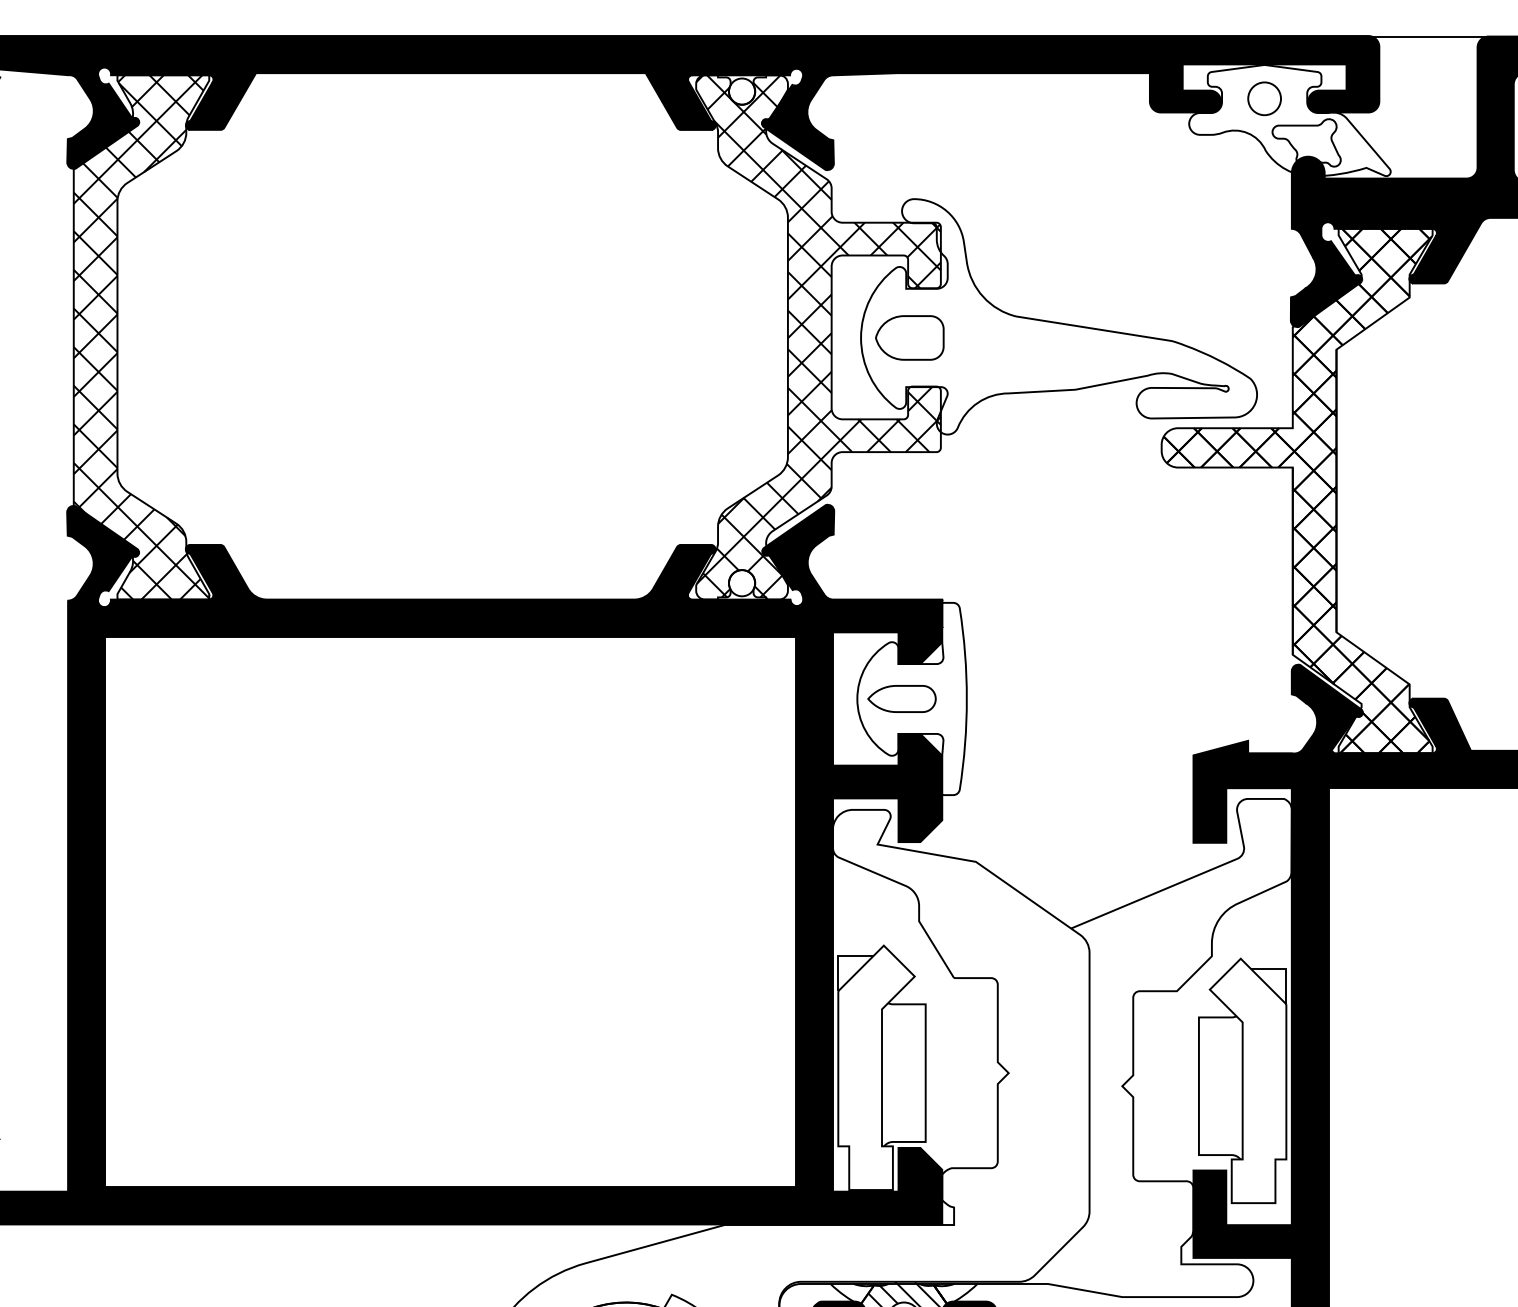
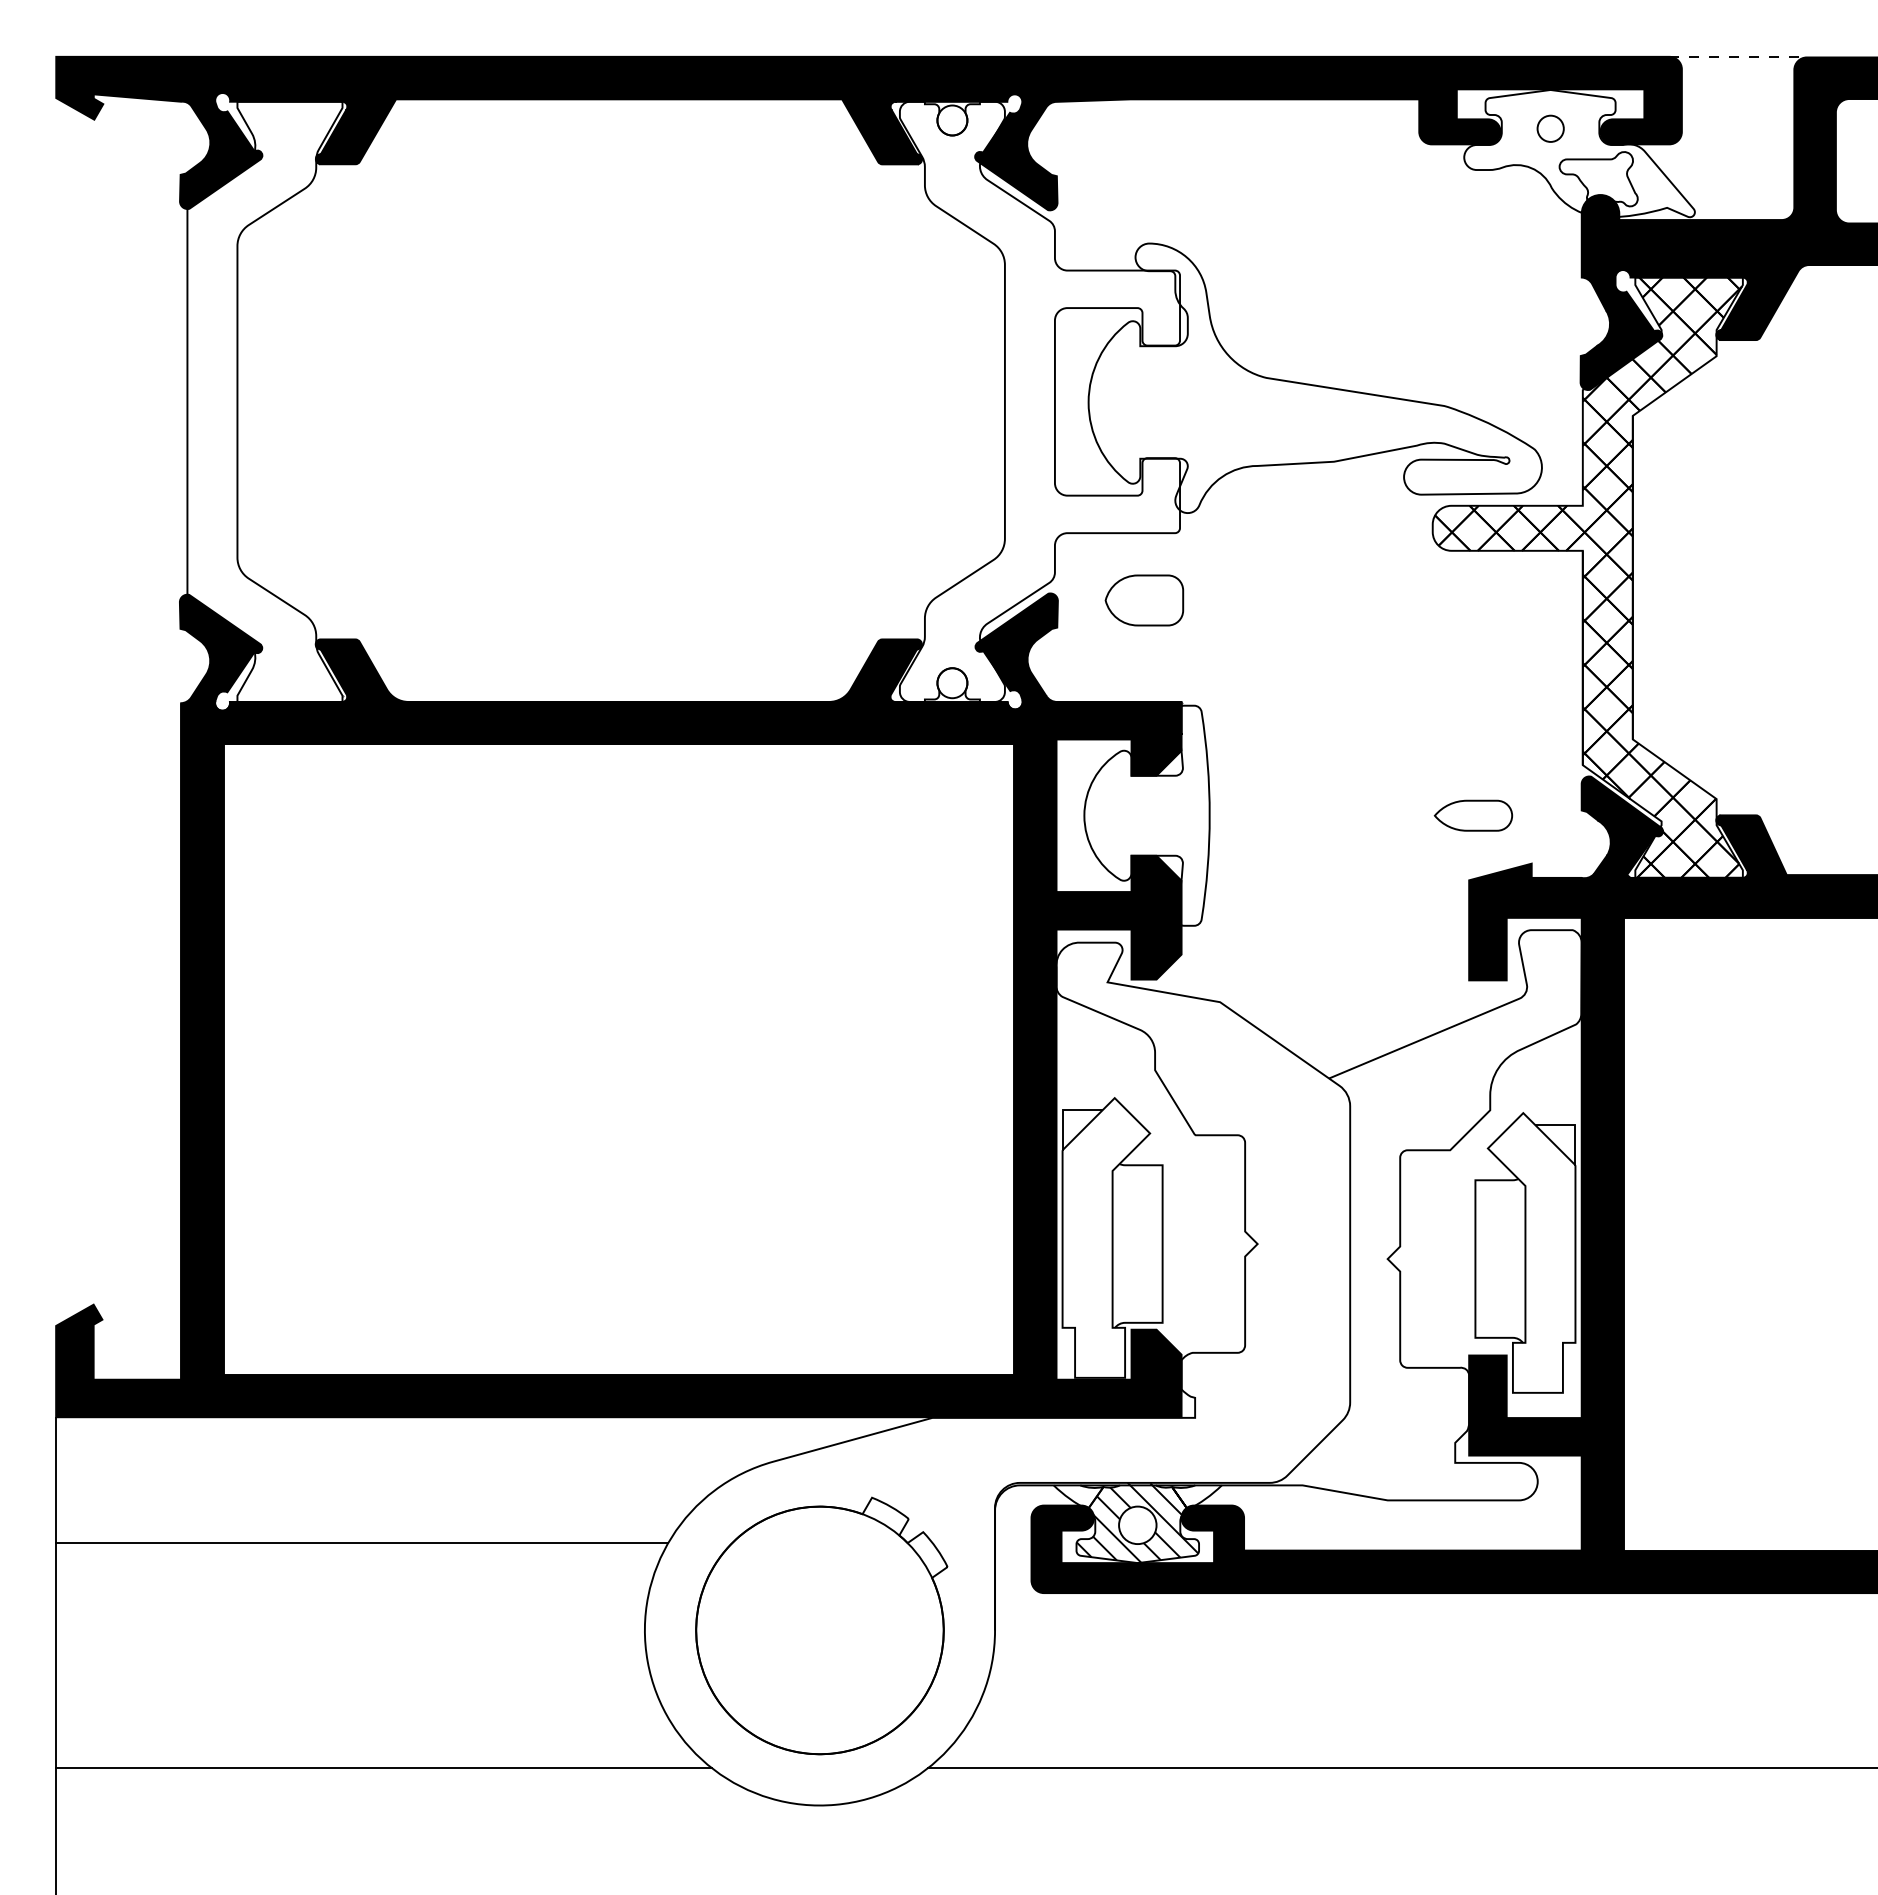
line: (1428, 36) -> (1738, 57), solid -> dashed
circle: (1264, 98) -> (1550, 128), size x0.7
hatch: (141, 337) -> (264, 401), removed
hatch: (819, 337) -> (1040, 401), removed
part: (909, 337) -> (1144, 600), moved
part: (902, 698) -> (1473, 815), moved

